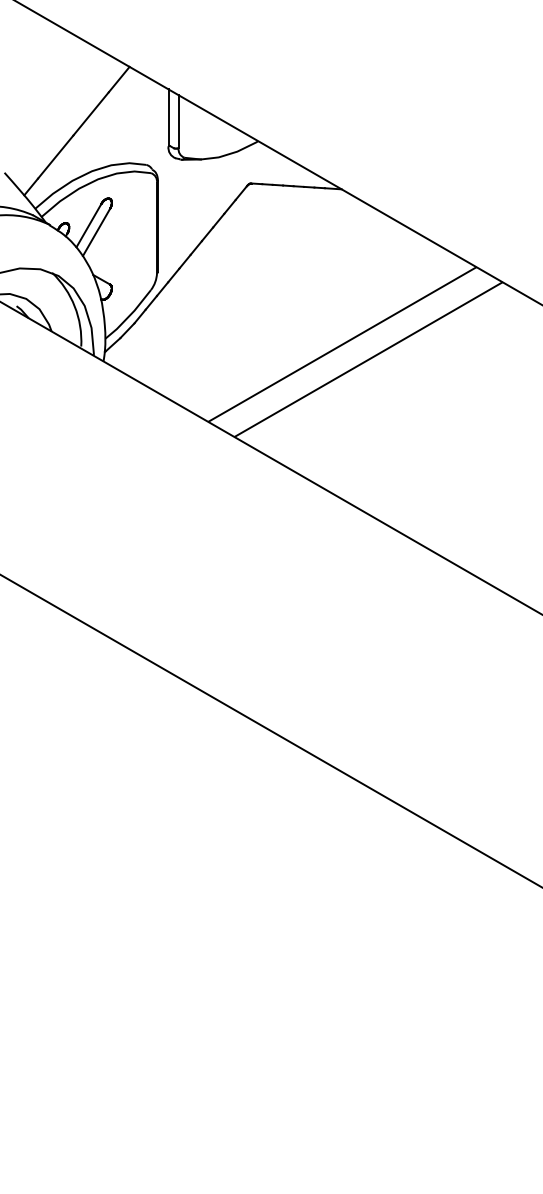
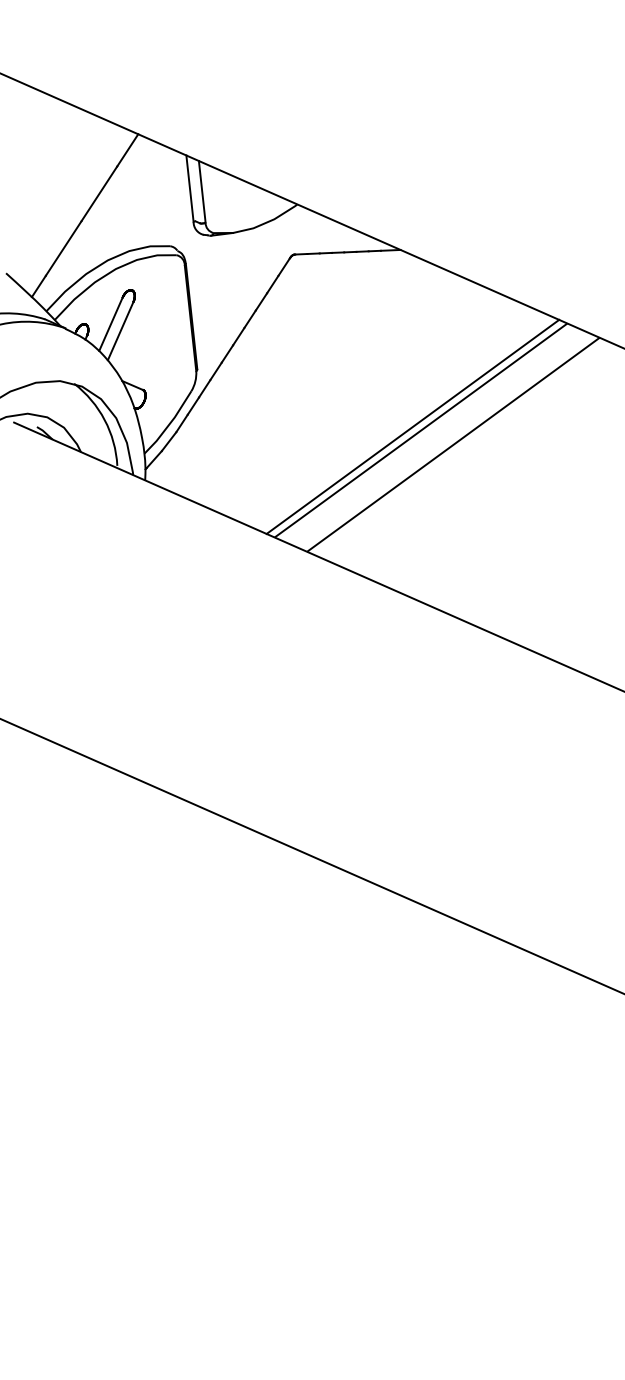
line: (335, 340) -> (412, 426), added

